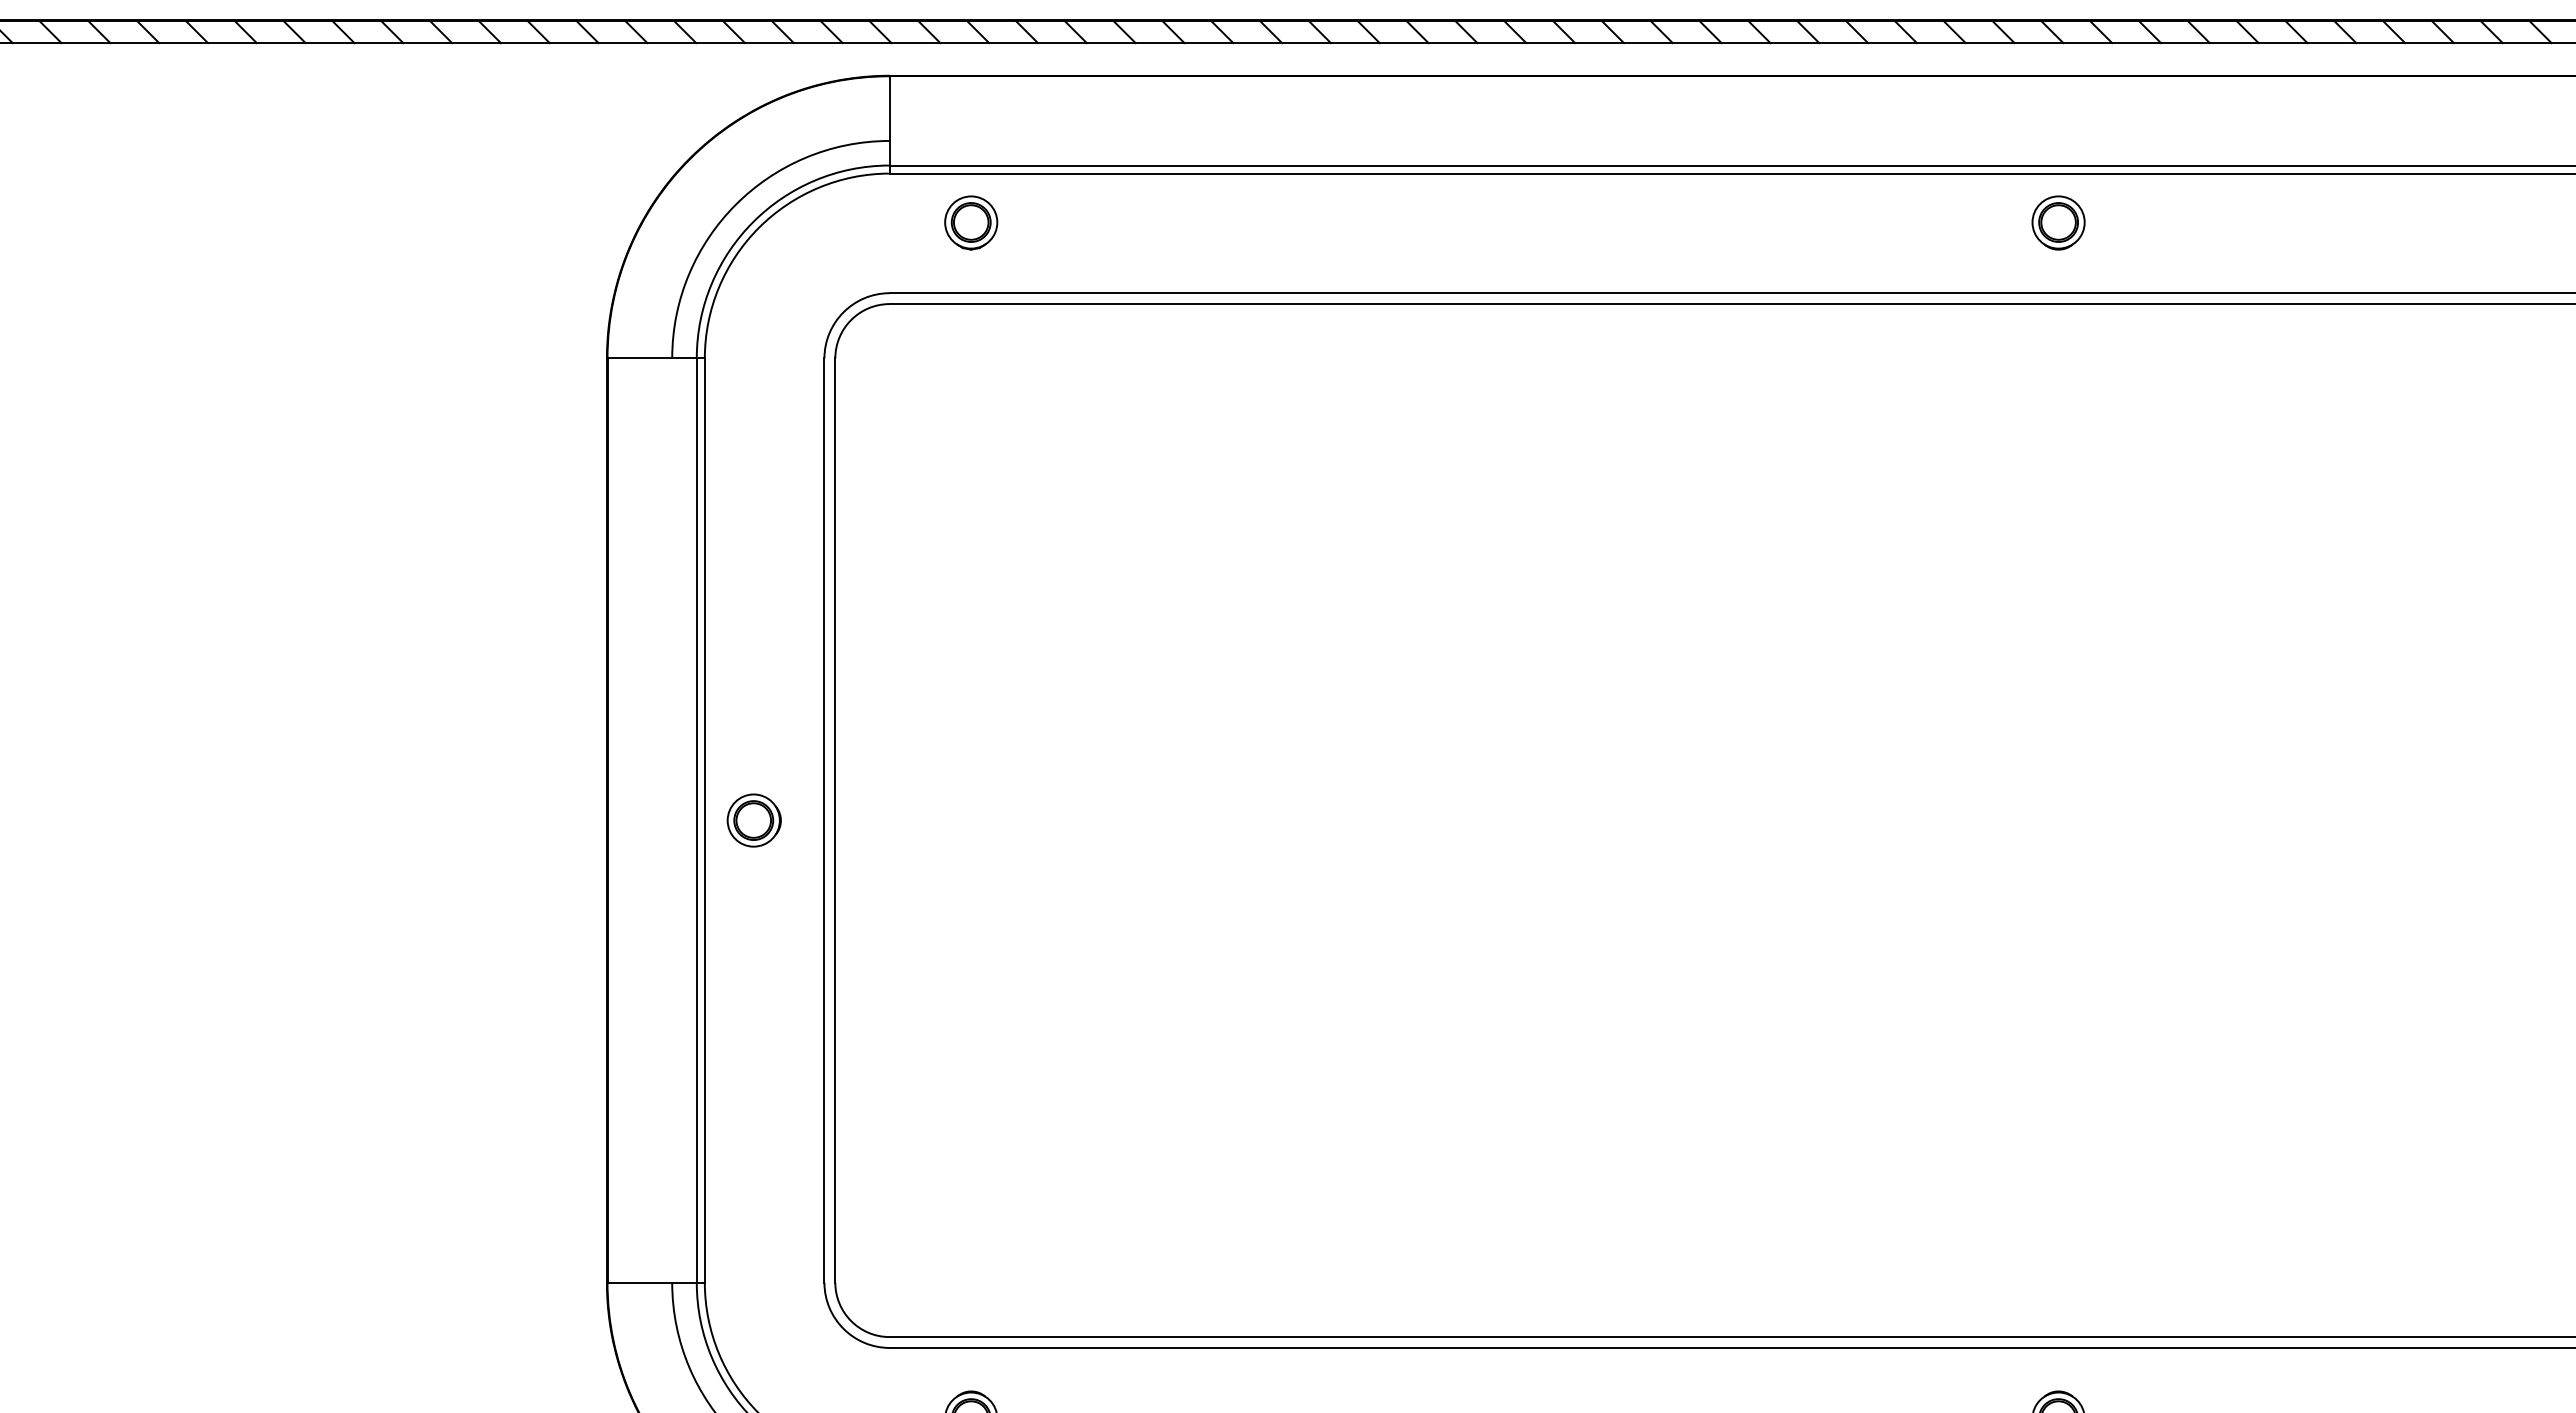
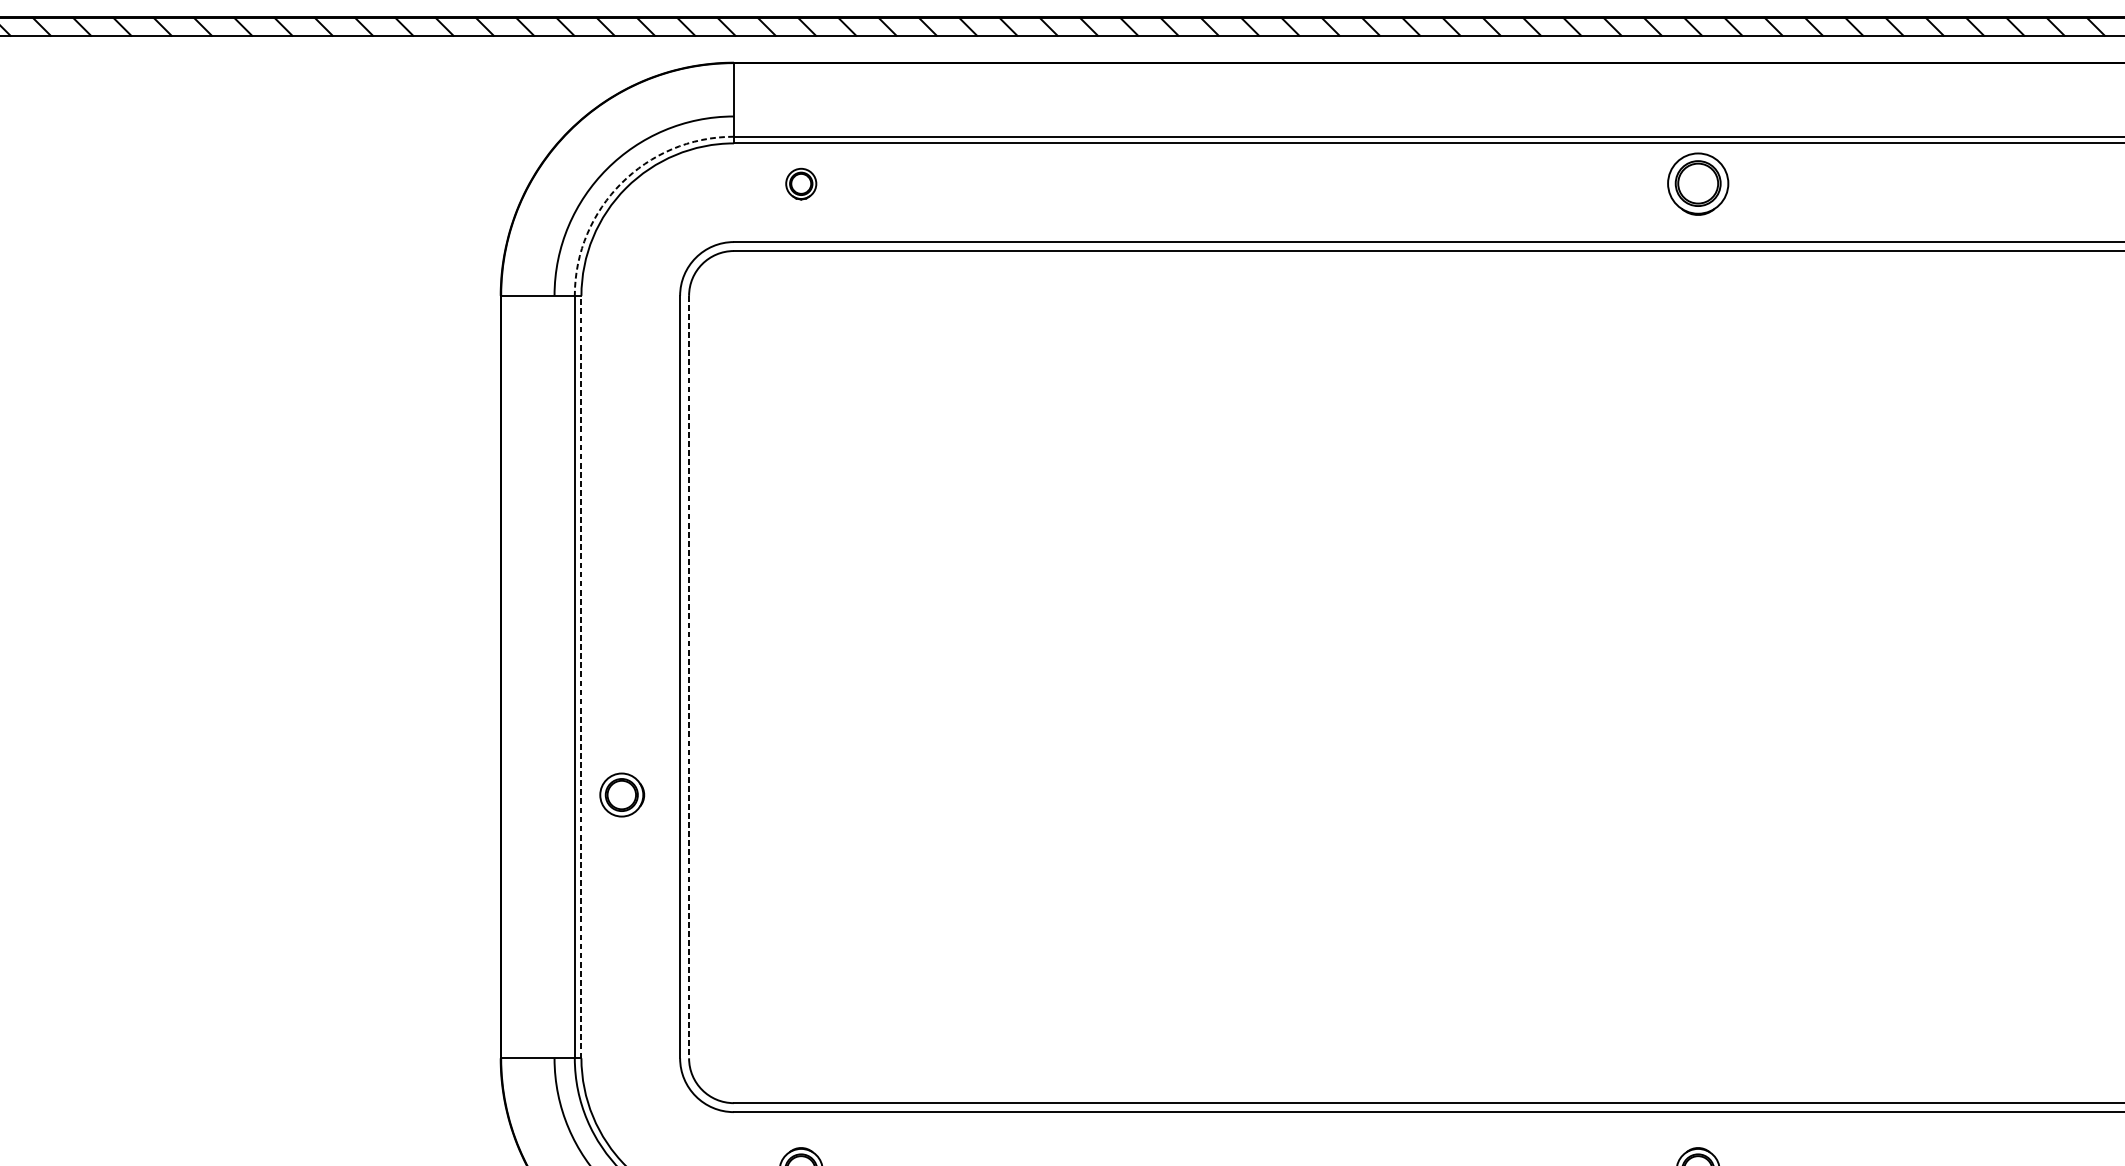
arc: (753, 222) -> (621, 183), solid -> dashed
part: (971, 222) -> (801, 183), size x0.7
part: (2058, 222) -> (1698, 183), size x1.4
line: (704, 820) -> (581, 677), solid -> dashed
part: (753, 820) -> (621, 794), moved
line: (835, 821) -> (689, 677), solid -> dashed

